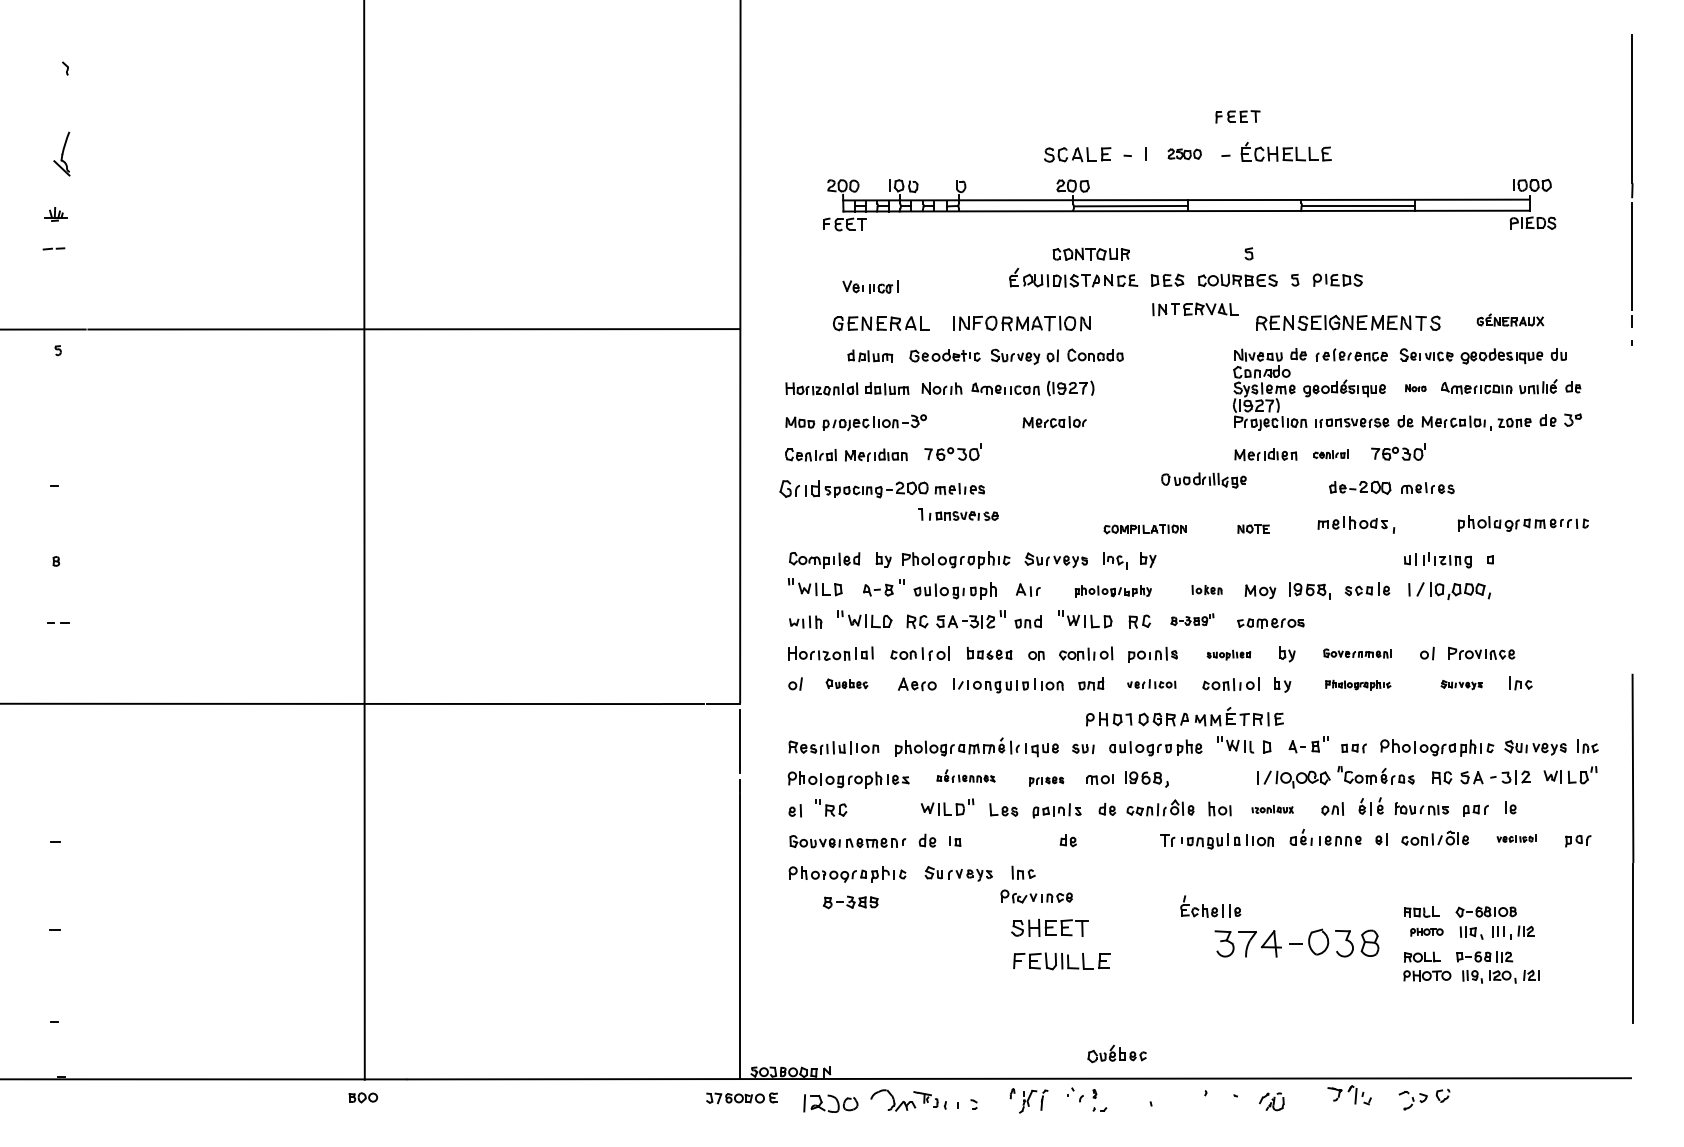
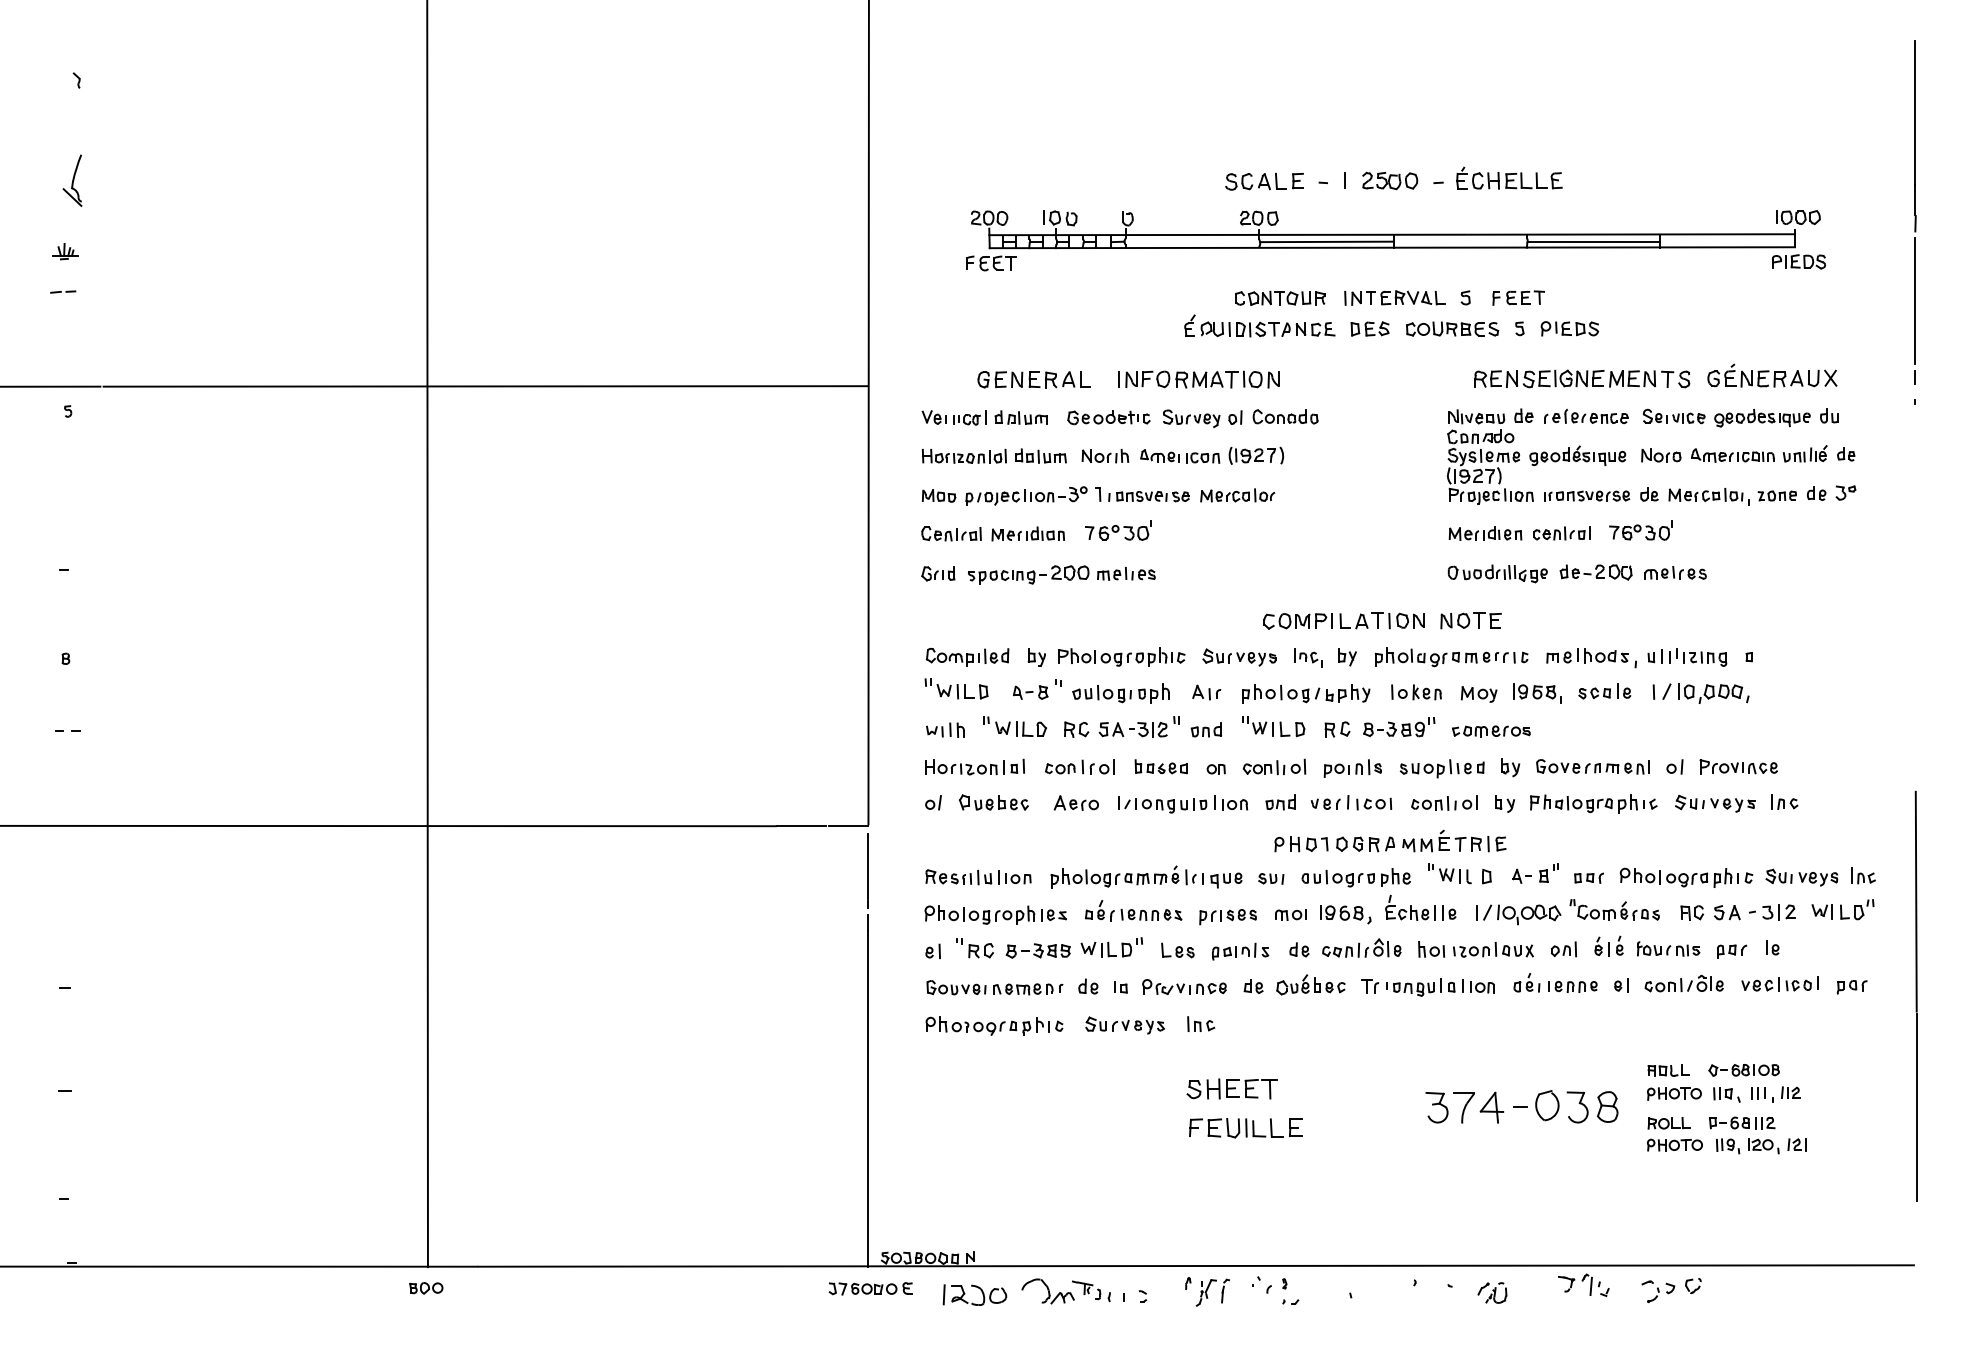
part: (1237, 116) -> (1518, 297), moved
part: (1184, 153) -> (1390, 180), size x1.43
part: (869, 286) -> (953, 417), moved
part: (1195, 308) -> (1394, 297), moved
part: (1510, 320) -> (1772, 375), size x1.67
part: (1415, 388) -> (1661, 455), size x1.67
part: (1330, 454) -> (1561, 533), size x1.43
part: (1203, 480) -> (1497, 573), moved
part: (799, 488) -> (938, 573), size x0.71
part: (958, 514) -> (1142, 494), moved
part: (1523, 523) -> (1451, 657), moved
part: (1356, 525) -> (1591, 658), moved
part: (1144, 528) -> (1343, 620), size x1.67
part: (1253, 528) -> (1470, 620), size x1.67
part: (1113, 590) -> (1306, 693), size x1.43
part: (1207, 590) -> (1416, 692), size x1.43
part: (1192, 619) -> (1399, 727), size x1.43
part: (1357, 653) -> (1592, 766), size x1.43
part: (1228, 654) -> (1441, 768), size x1.67
part: (846, 683) -> (993, 802), size x1.43
part: (1151, 683) -> (1351, 802), size x1.43
part: (1357, 684) -> (1593, 803), size x1.67
part: (1461, 684) -> (1715, 803), size x1.67
part: (965, 775) -> (1133, 910), size x1.43
part: (1046, 781) -> (1227, 917), size x1.43
part: (1272, 809) -> (1493, 949), size x1.67
part: (1516, 838) -> (1779, 983), size x1.67
part: (1036, 896) -> (1184, 986), moved
part: (850, 901) -> (1037, 950), moved
part: (1210, 906) -> (1420, 907), moved
part: (1426, 931) -> (1674, 1093), size x1.43
part: (1116, 1053) -> (1310, 984), moved

